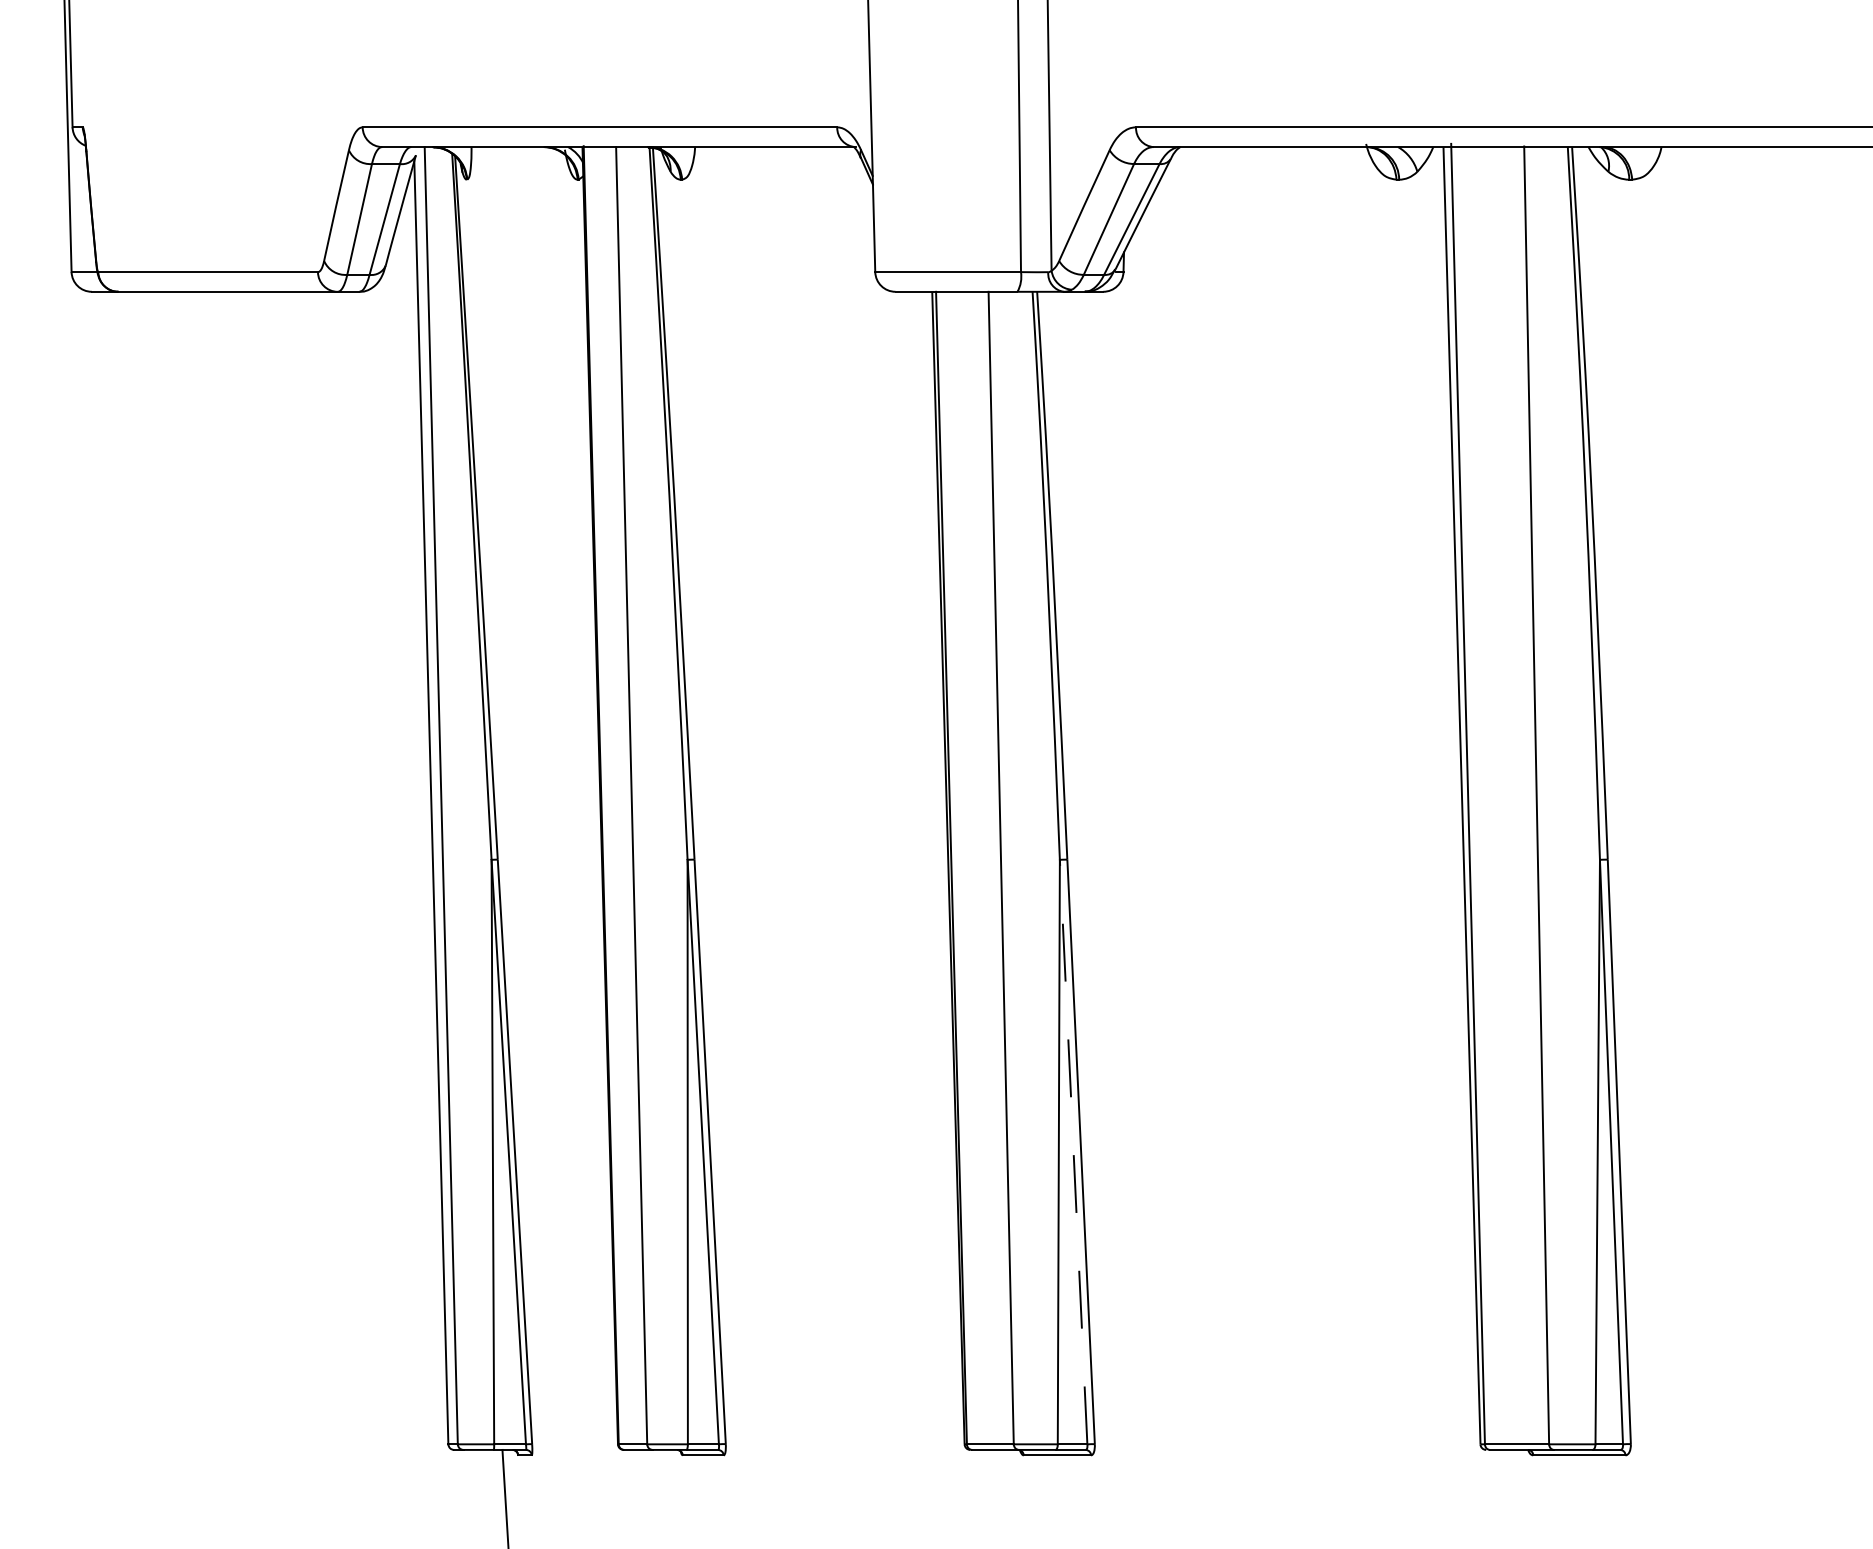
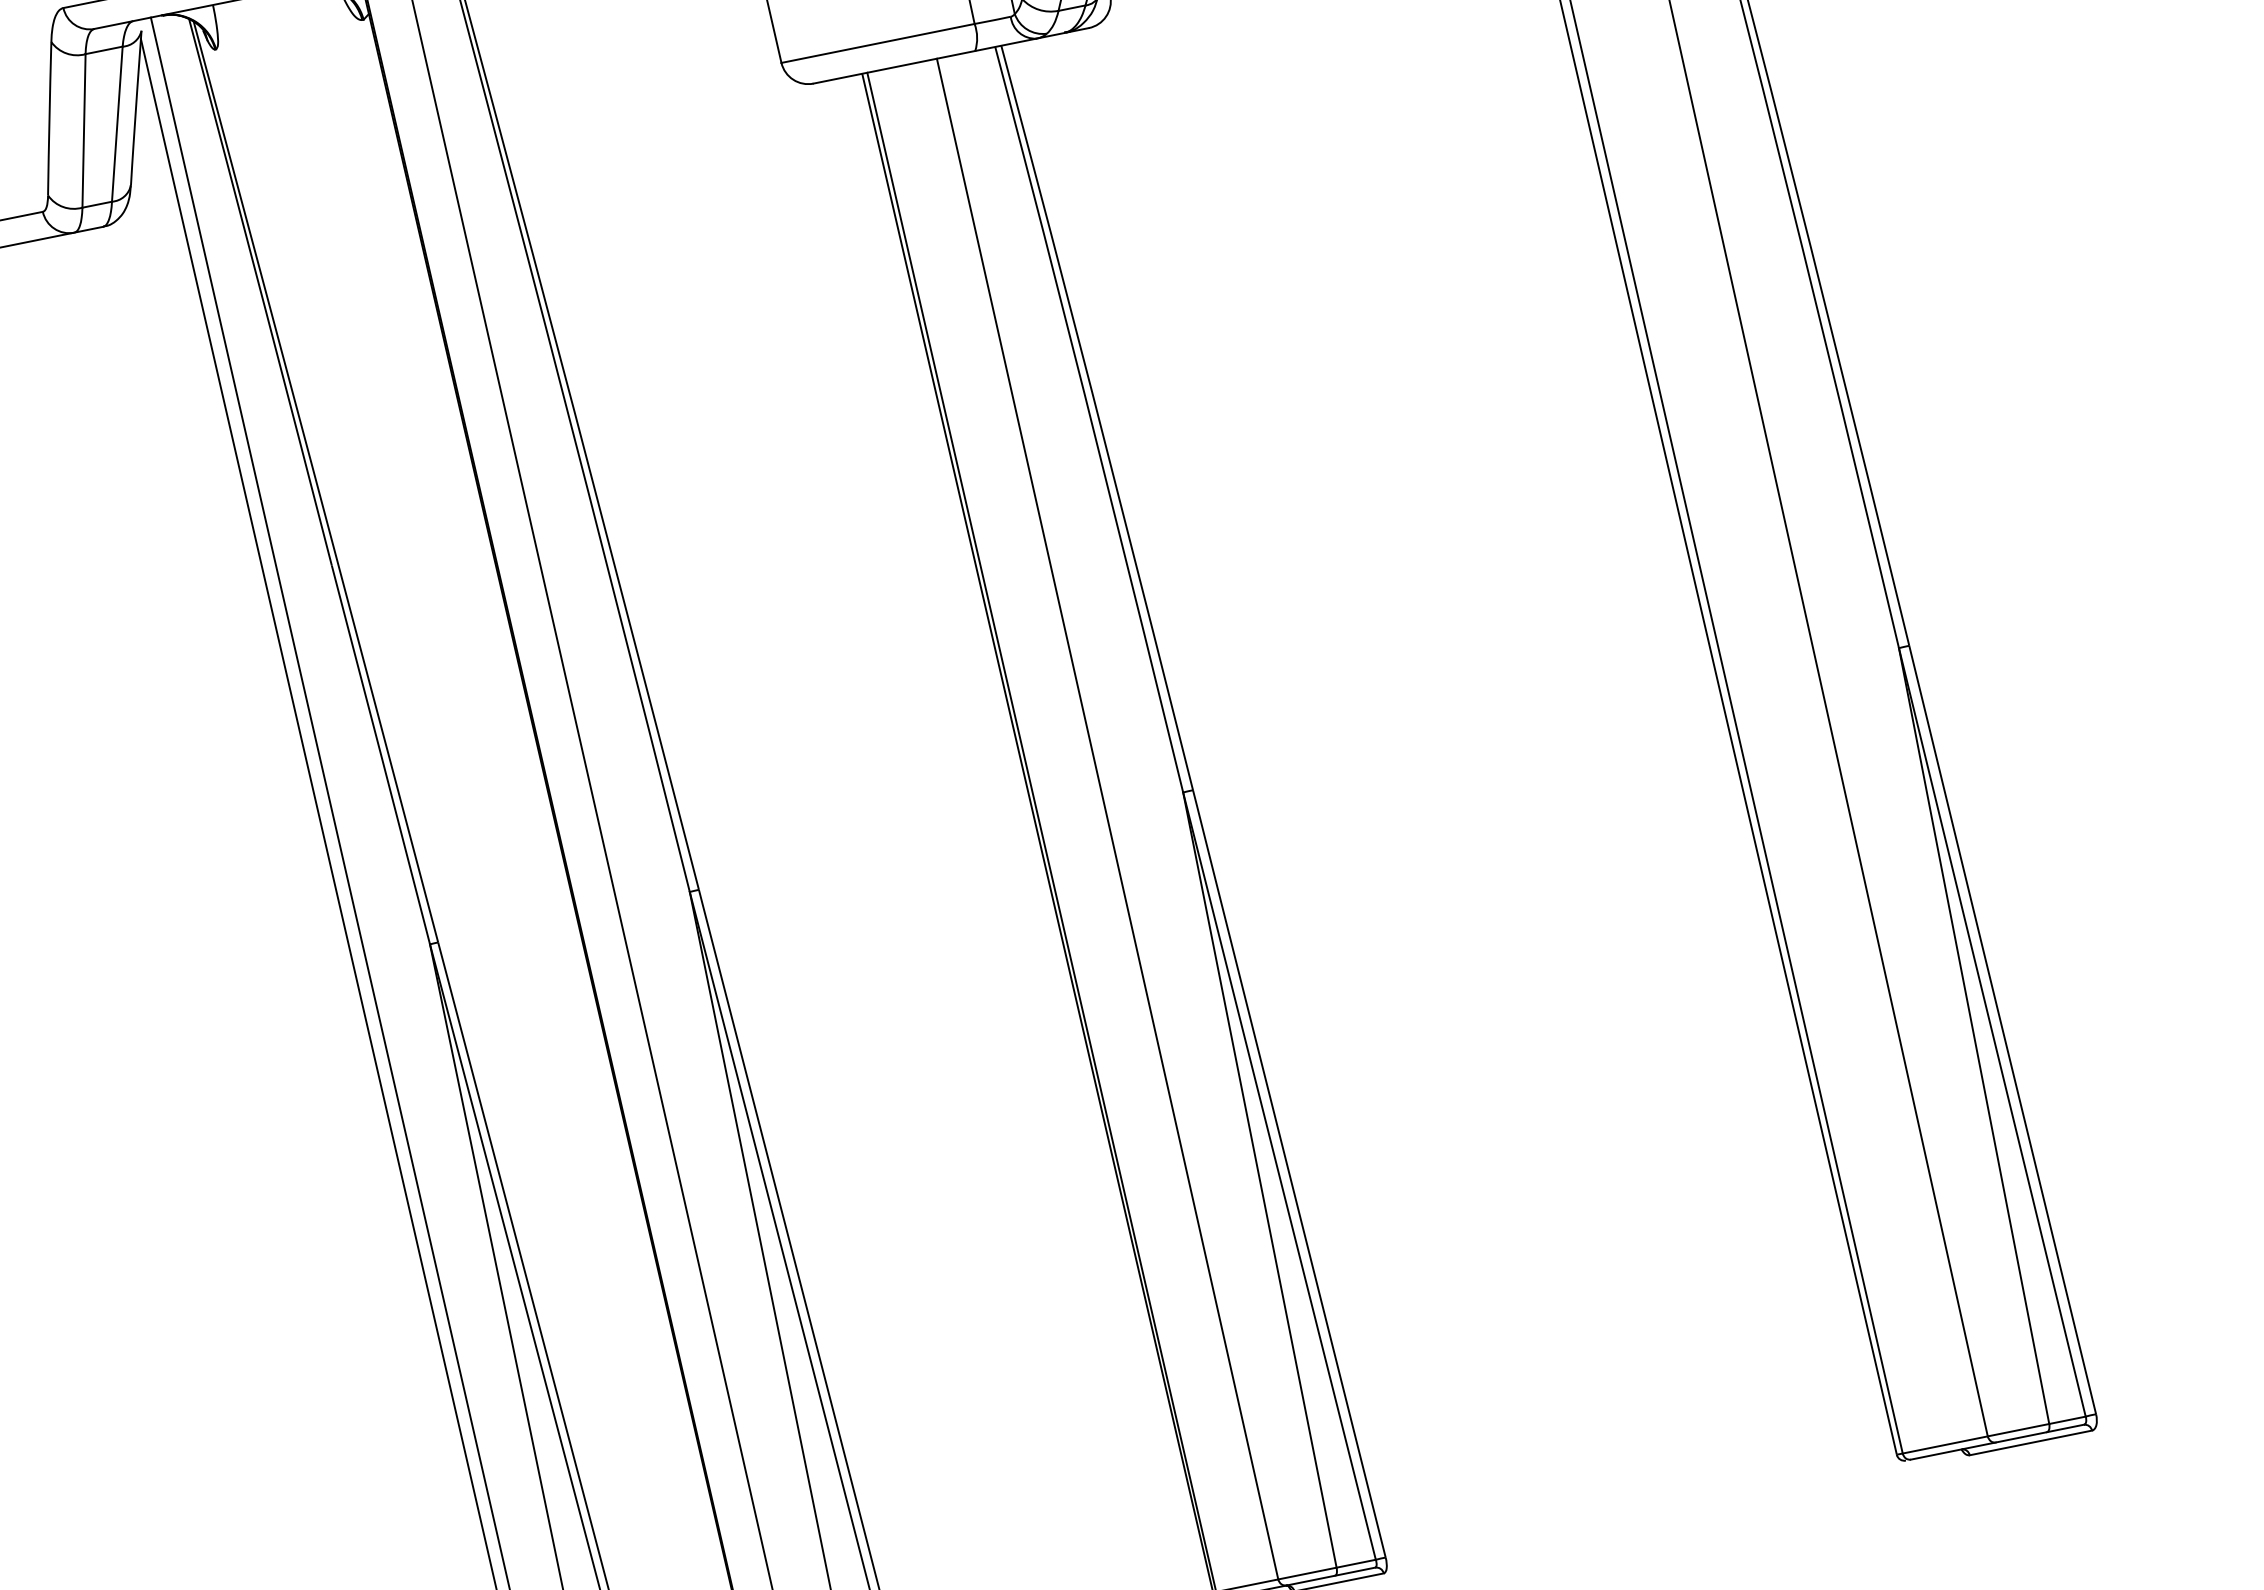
line: (1073, 1152) -> (1279, 1176), dashed -> solid

